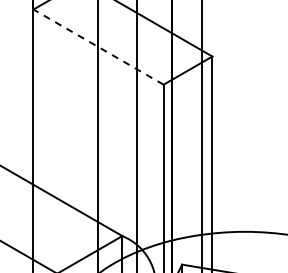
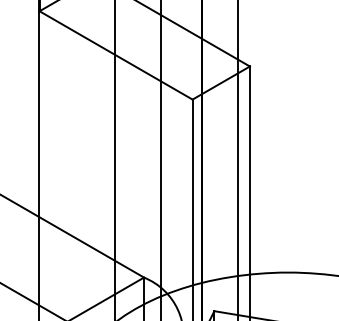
line: (98, 46) -> (116, 54), dashed -> solid

